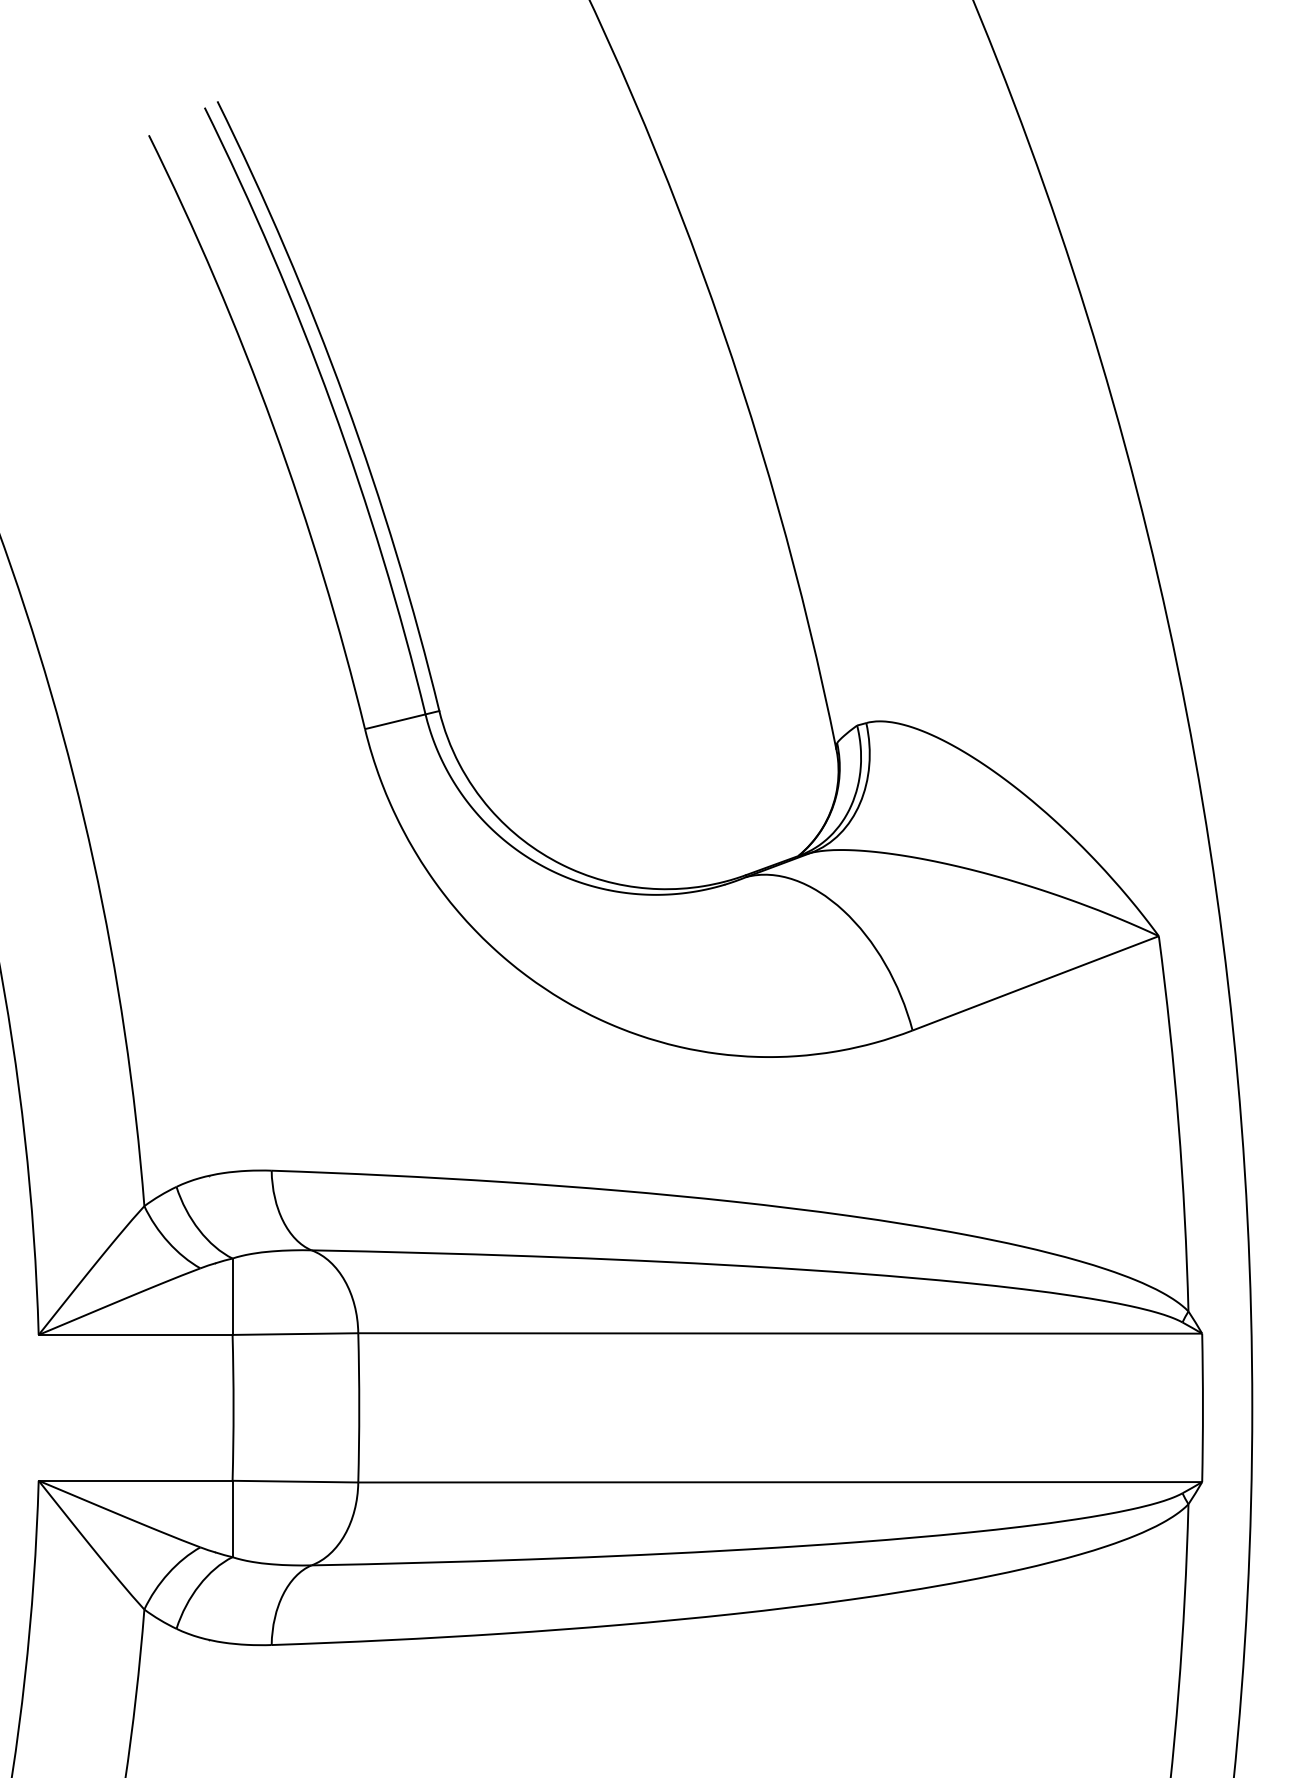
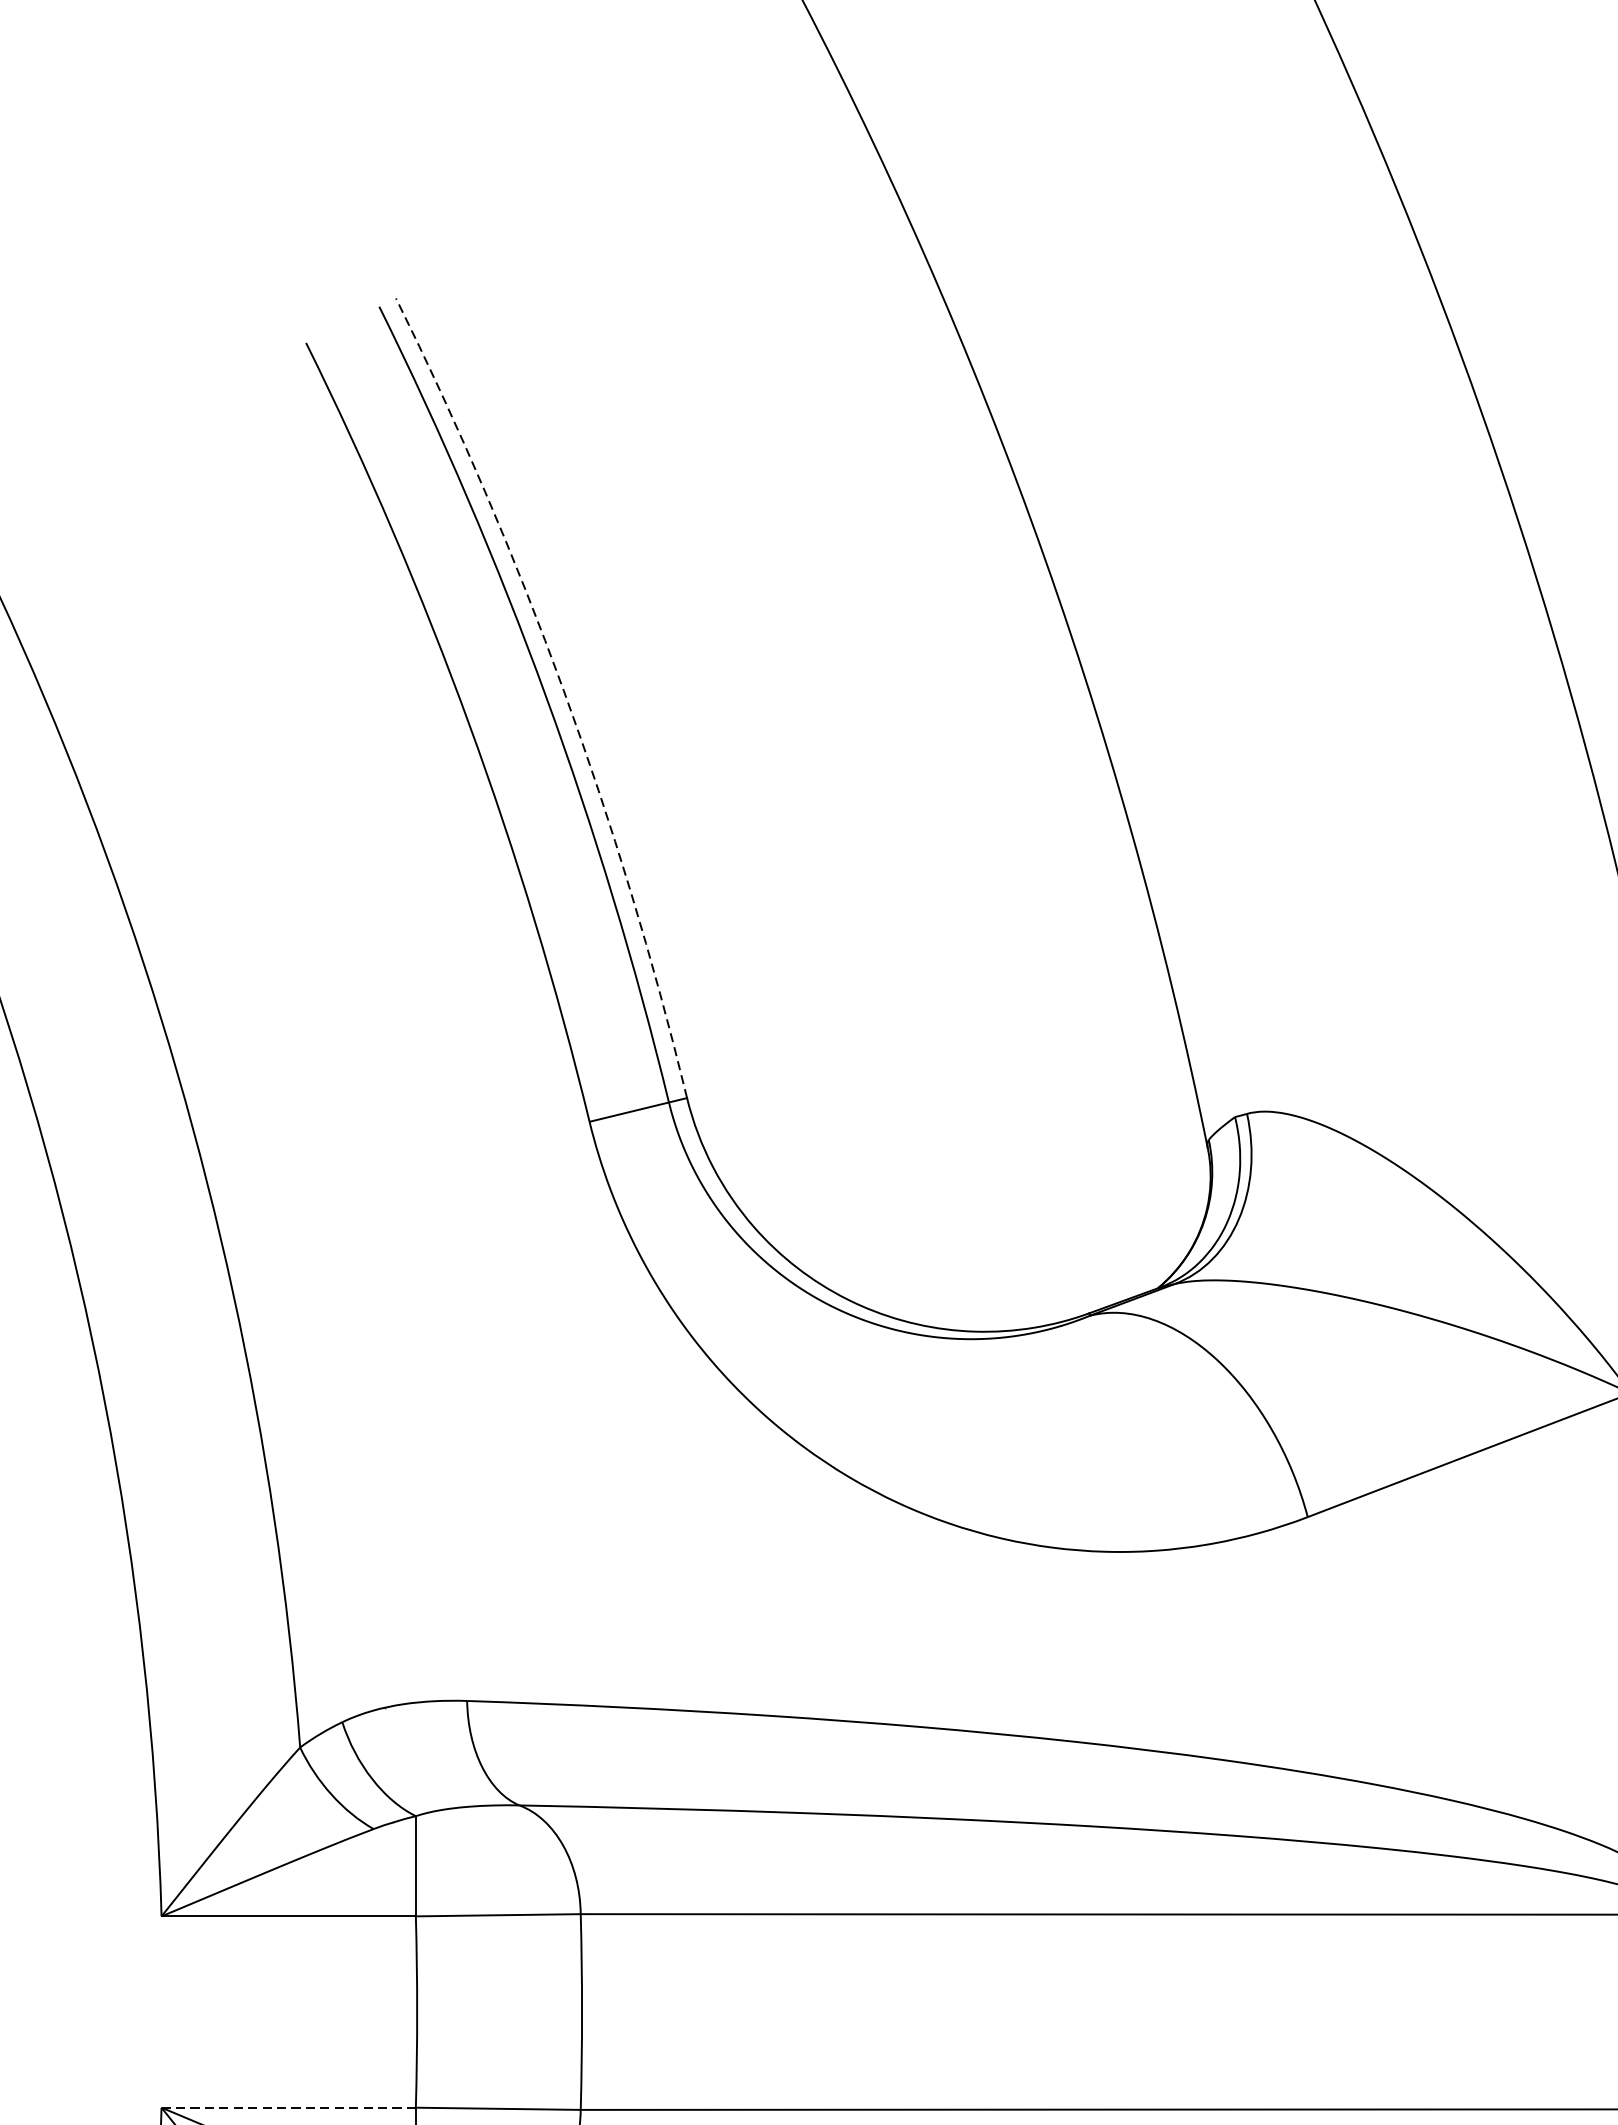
arc: (345, 400) -> (563, 690), solid -> dashed
line: (135, 1480) -> (288, 2107), solid -> dashed

